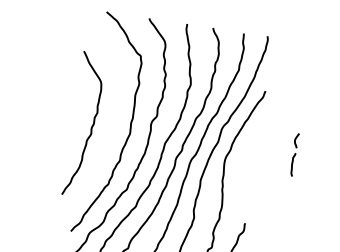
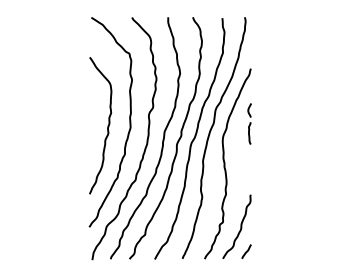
curve: (91, 125) -> (107, 125), moved
part: (294, 154) -> (249, 123), moved

